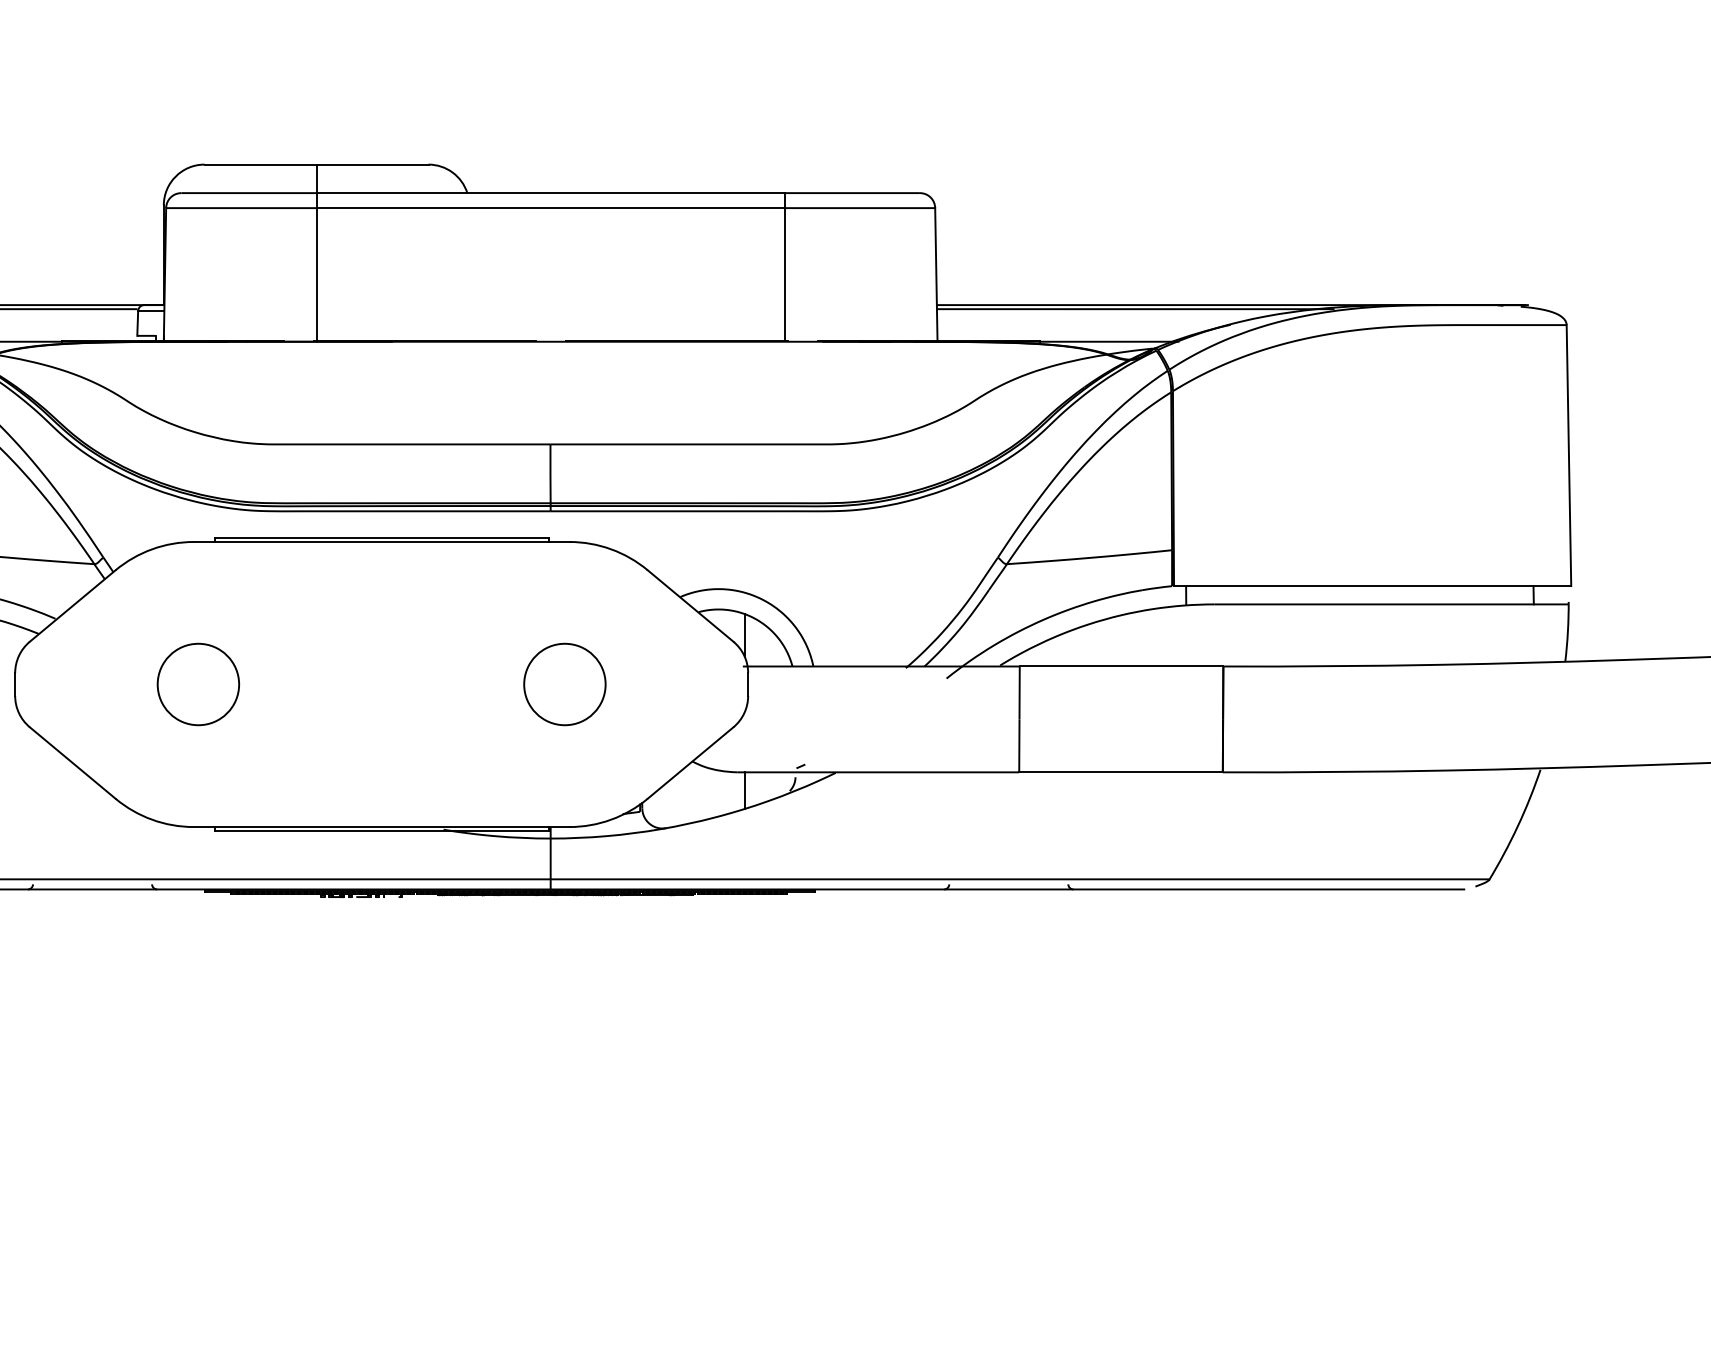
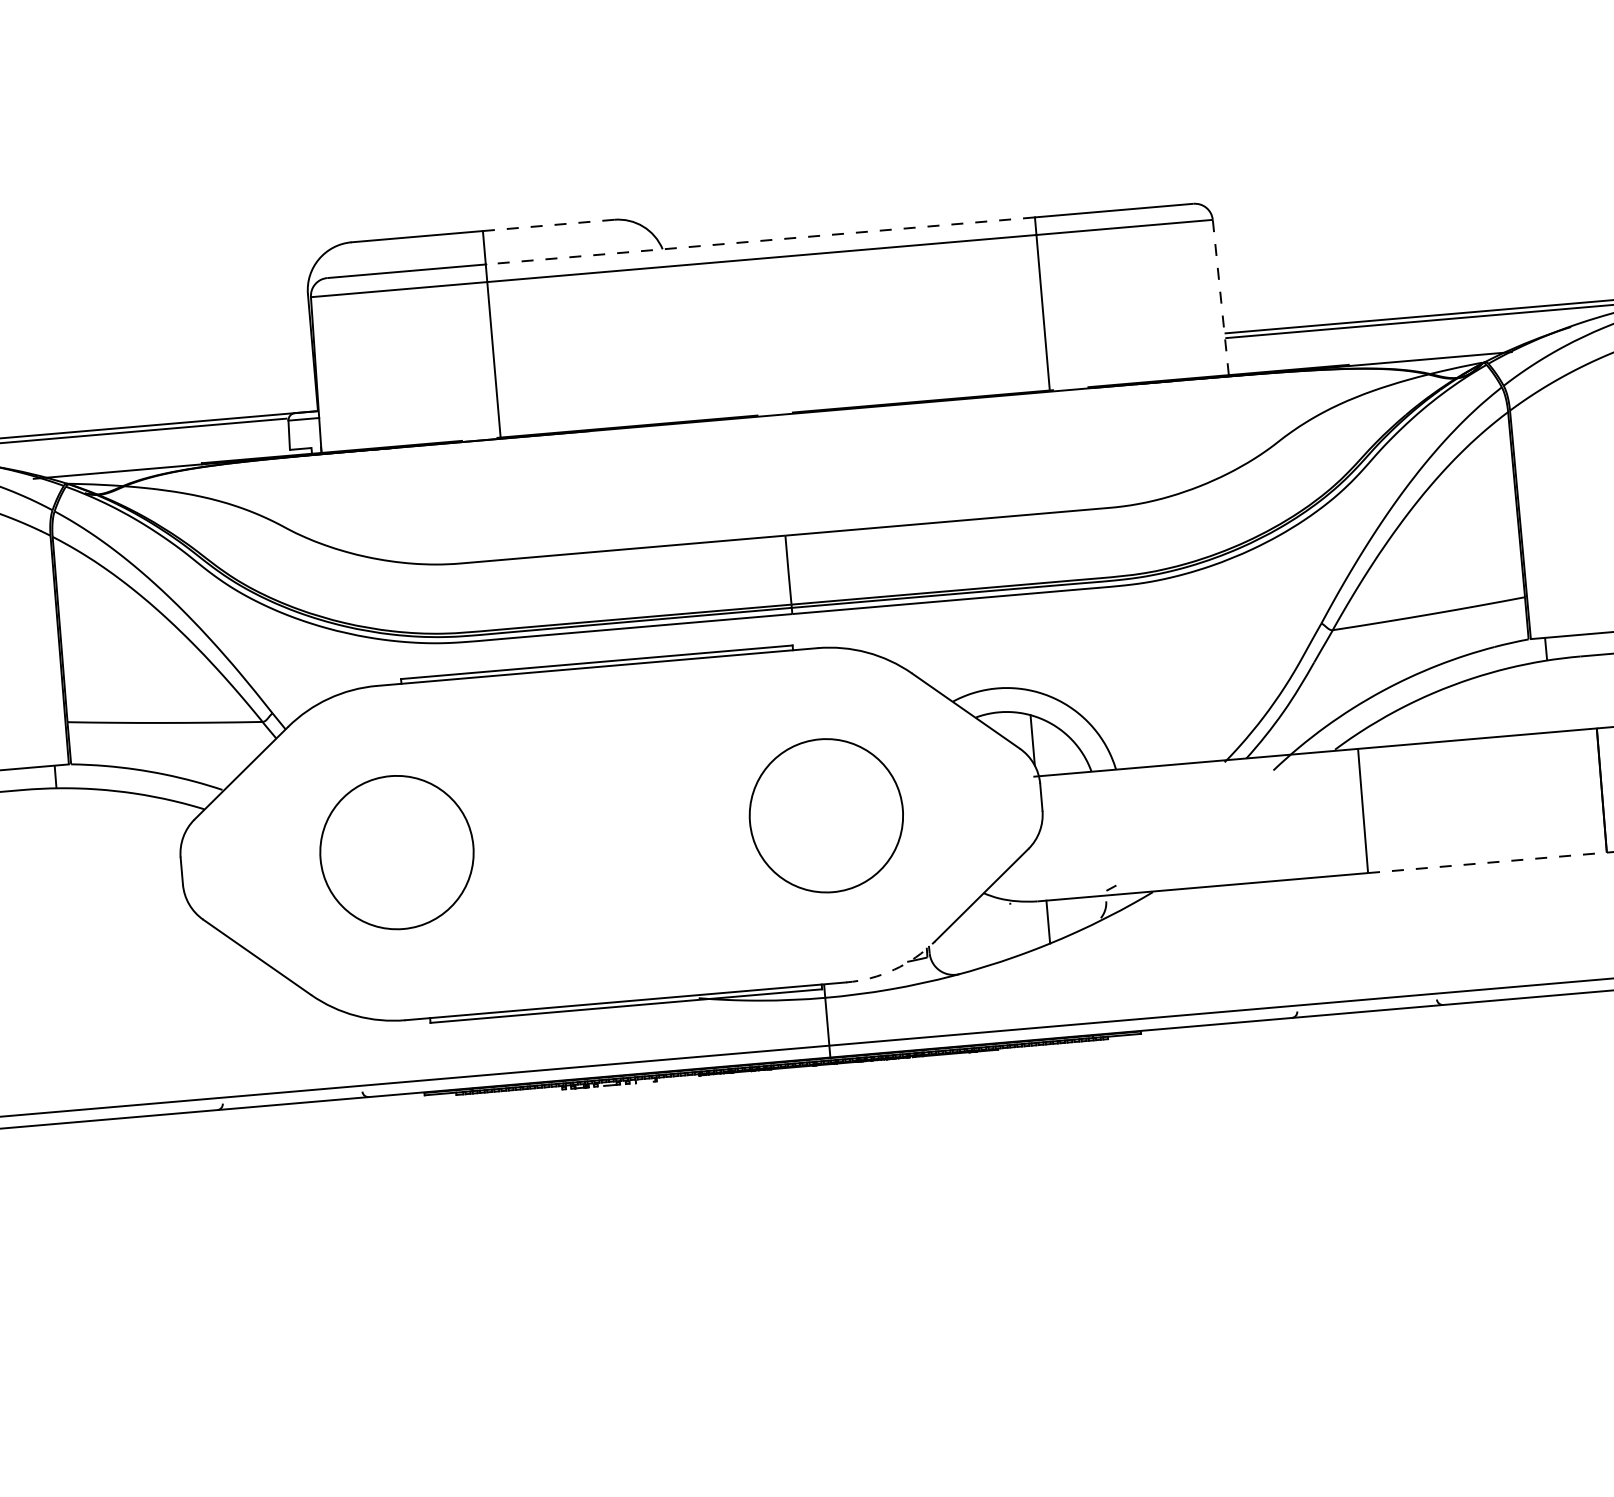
line: (372, 164) -> (548, 225), solid -> dashed
line: (550, 193) -> (760, 241), solid -> dashed
line: (936, 273) -> (1220, 296), solid -> dashed
circle: (197, 684) -> (395, 852), size x1.6
circle: (564, 684) -> (825, 815), size x1.6
line: (1121, 772) -> (1488, 862), solid -> dashed
arc: (611, 819) -> (894, 969), solid -> dashed

